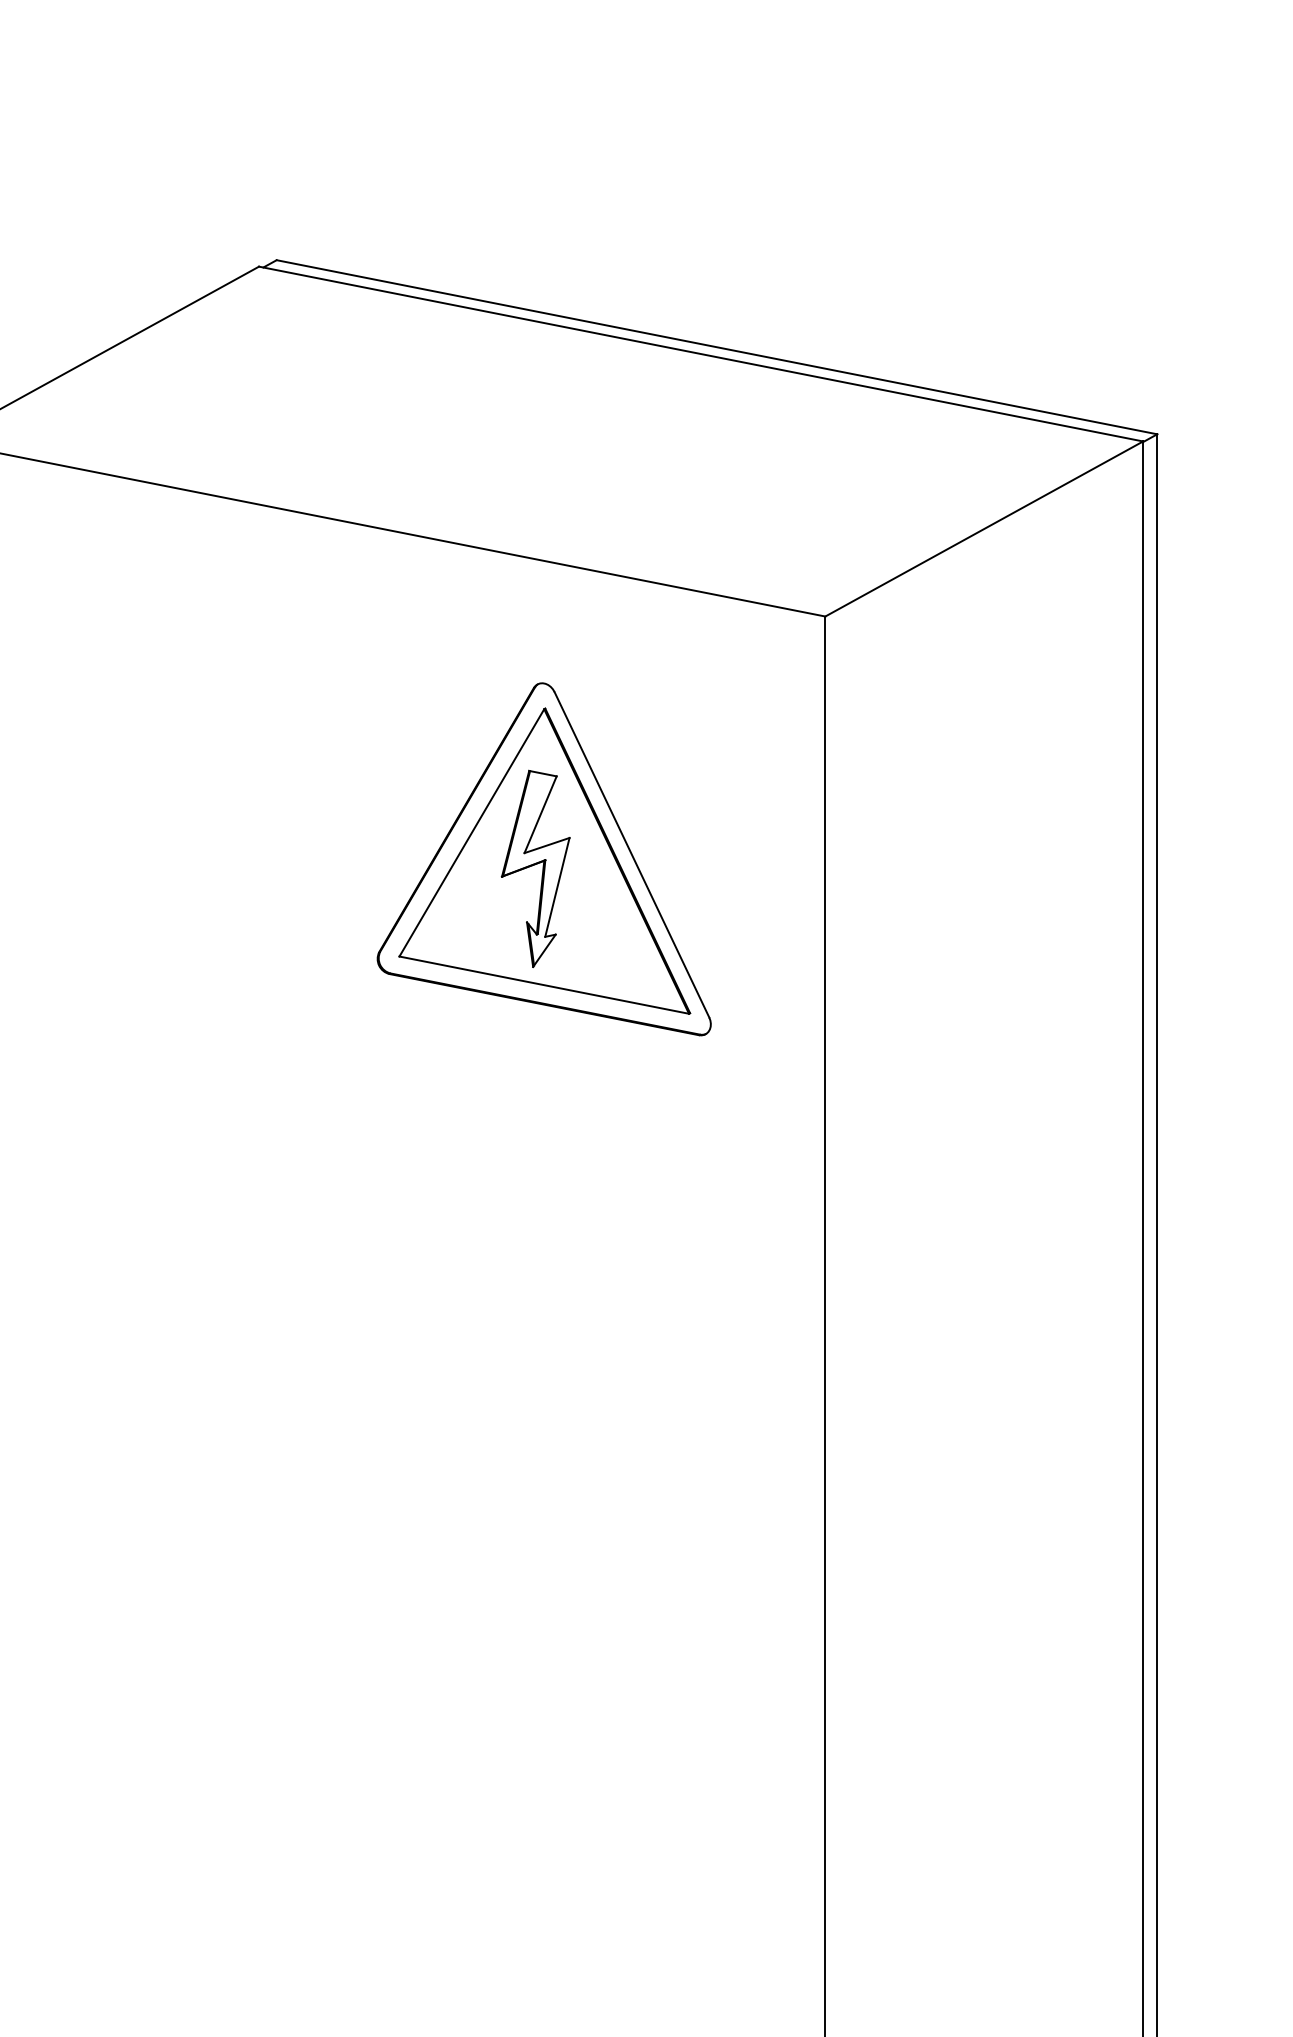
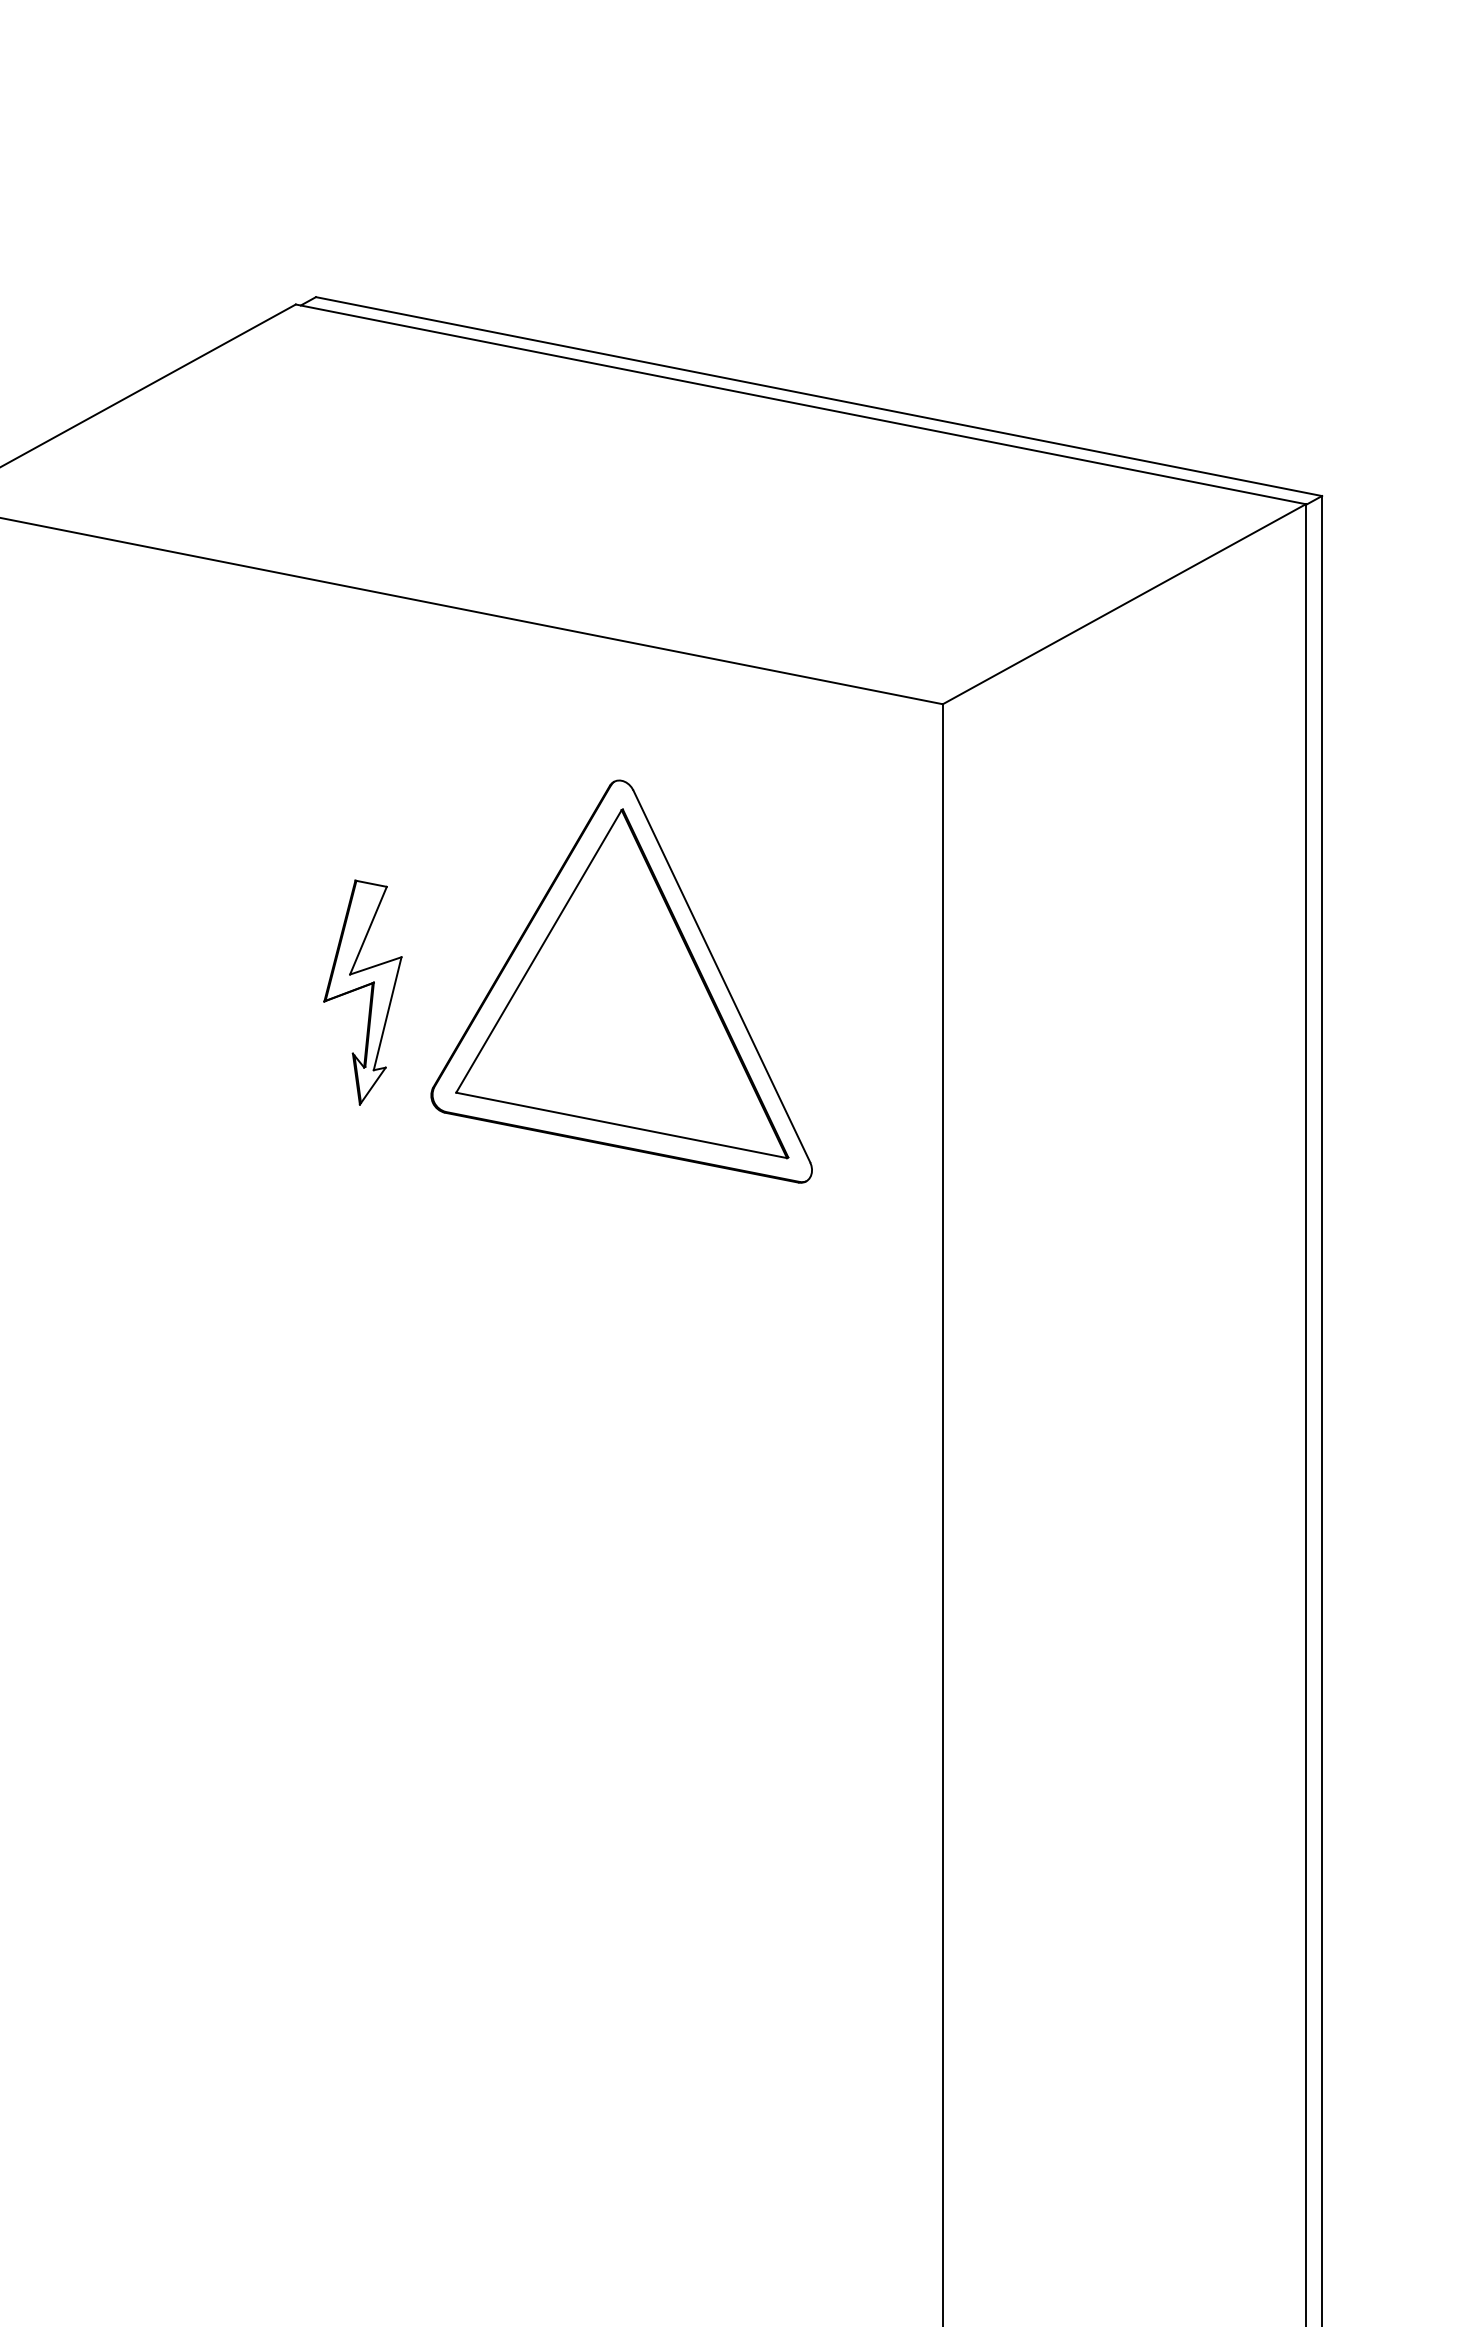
part: (535, 868) -> (362, 992), moved

